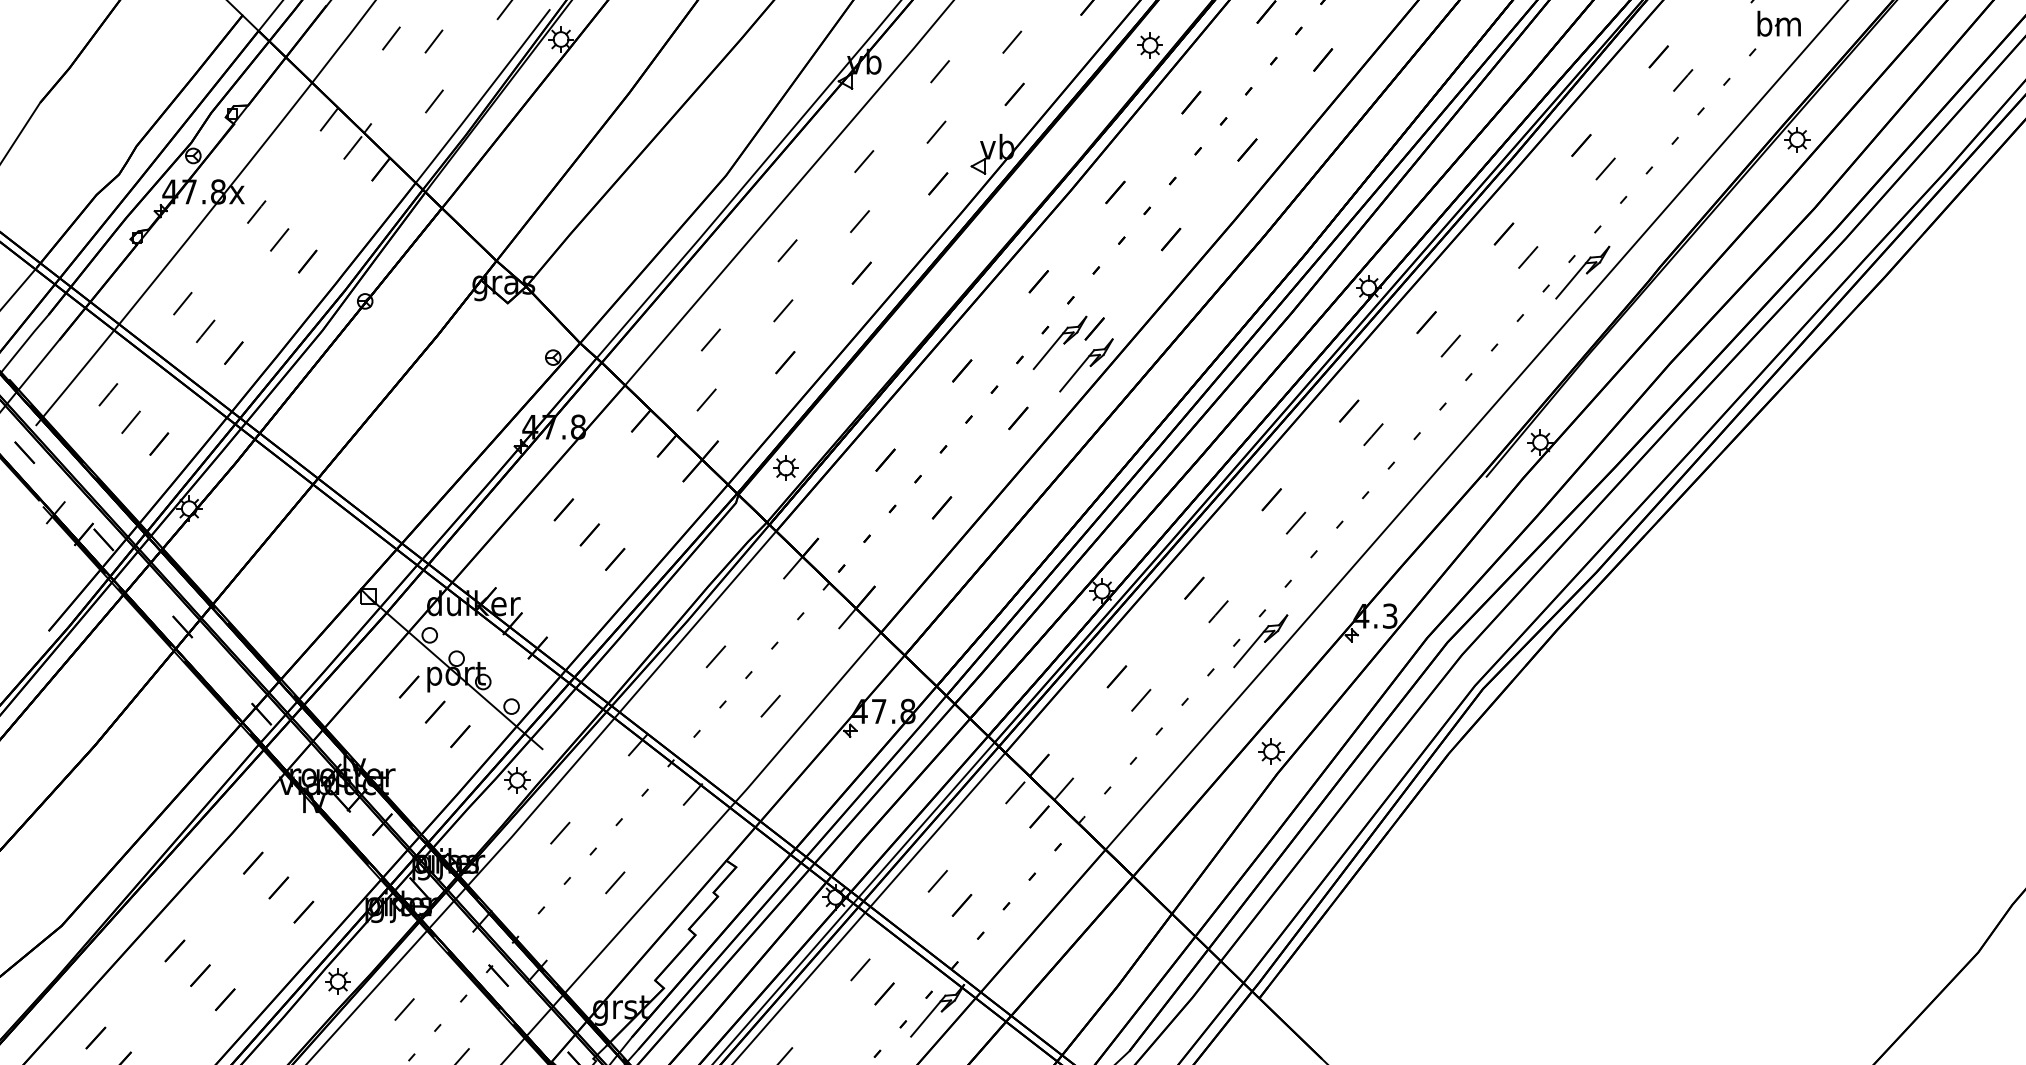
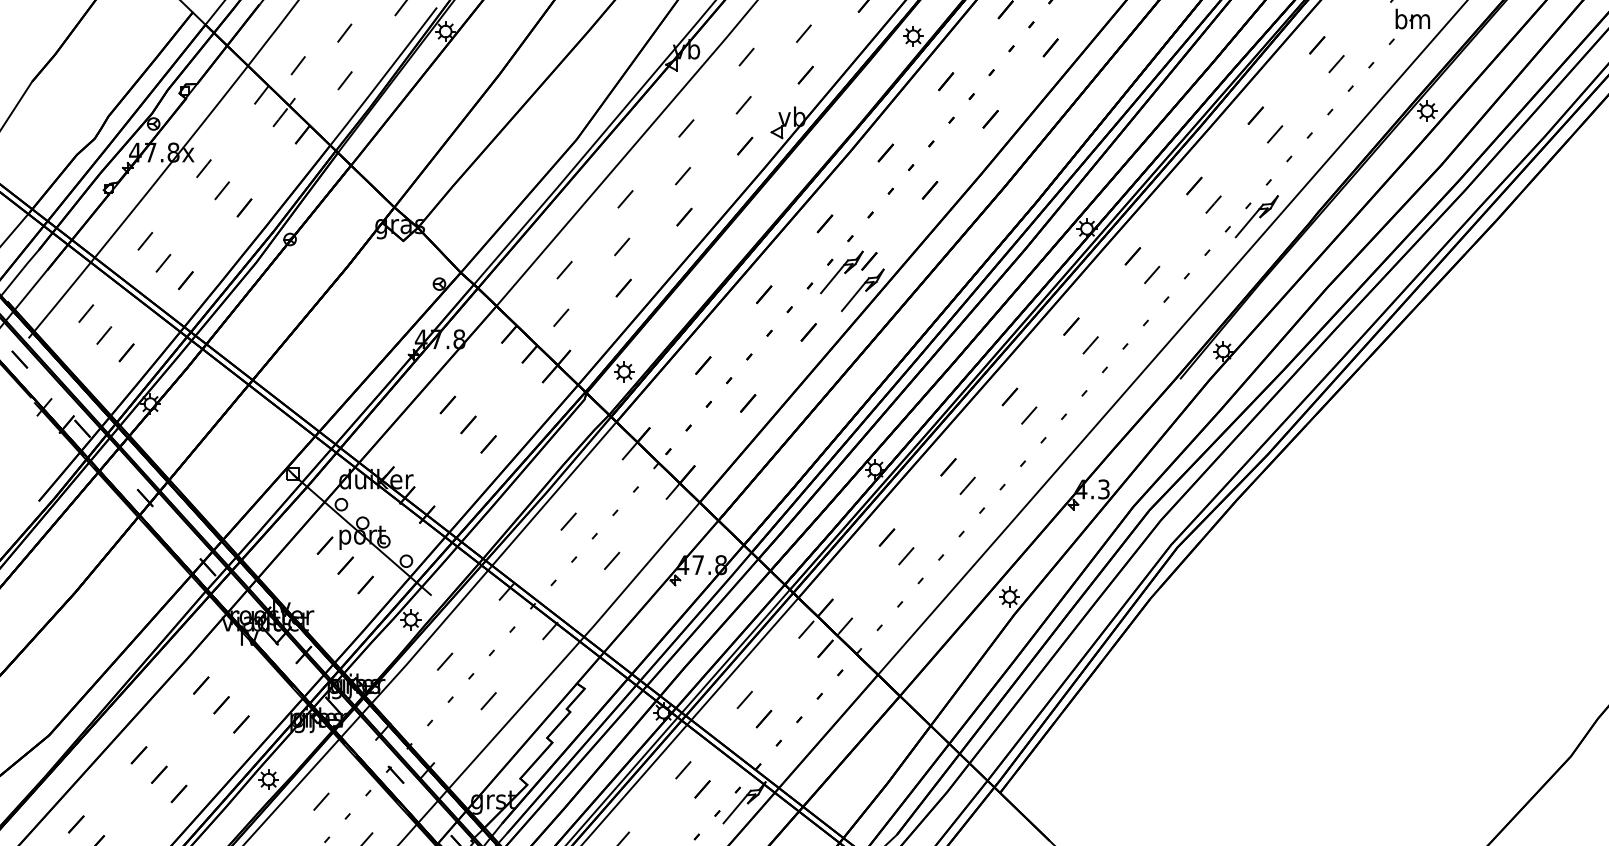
line: (391, 38) -> (298, 65), moved
part: (1260, 641) -> (1001, 509), removed

